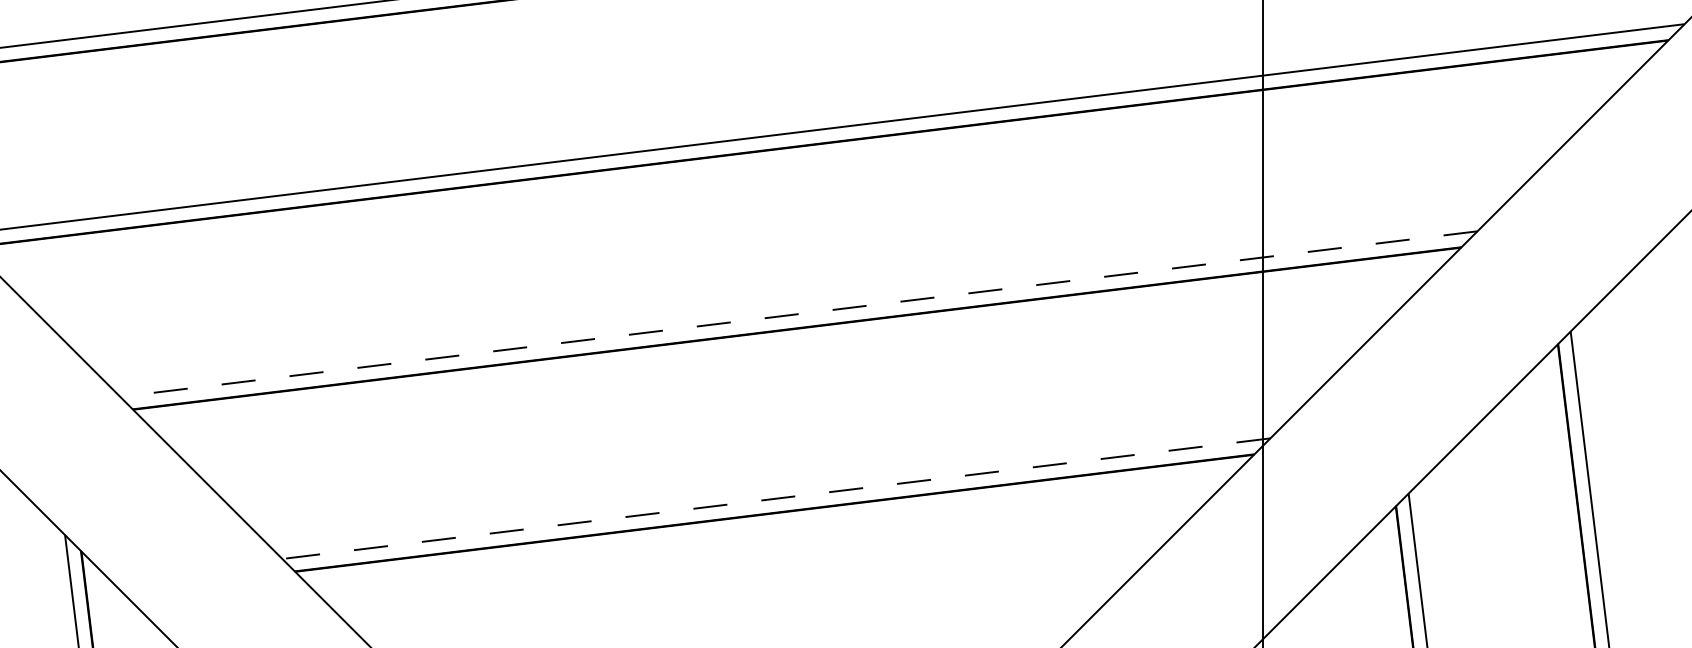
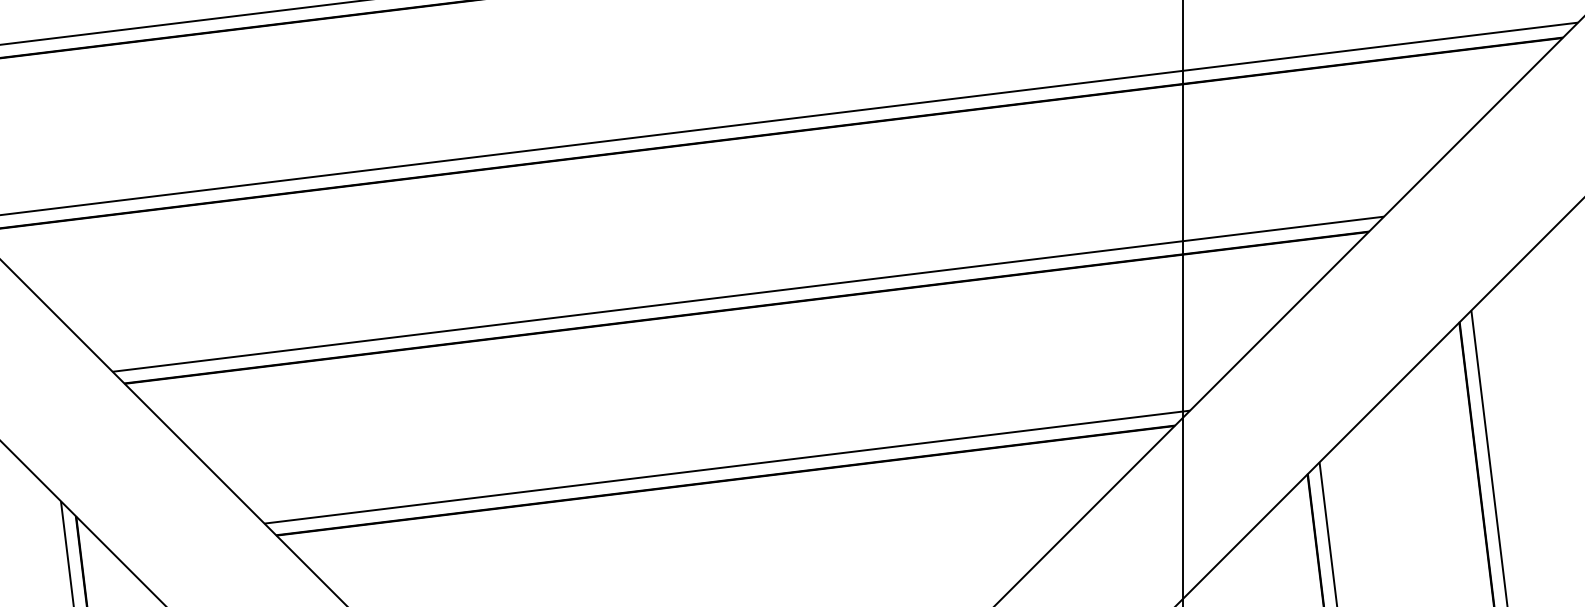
line: (797, 314) -> (747, 294), dashed -> solid
line: (775, 499) -> (726, 467), dashed -> solid

